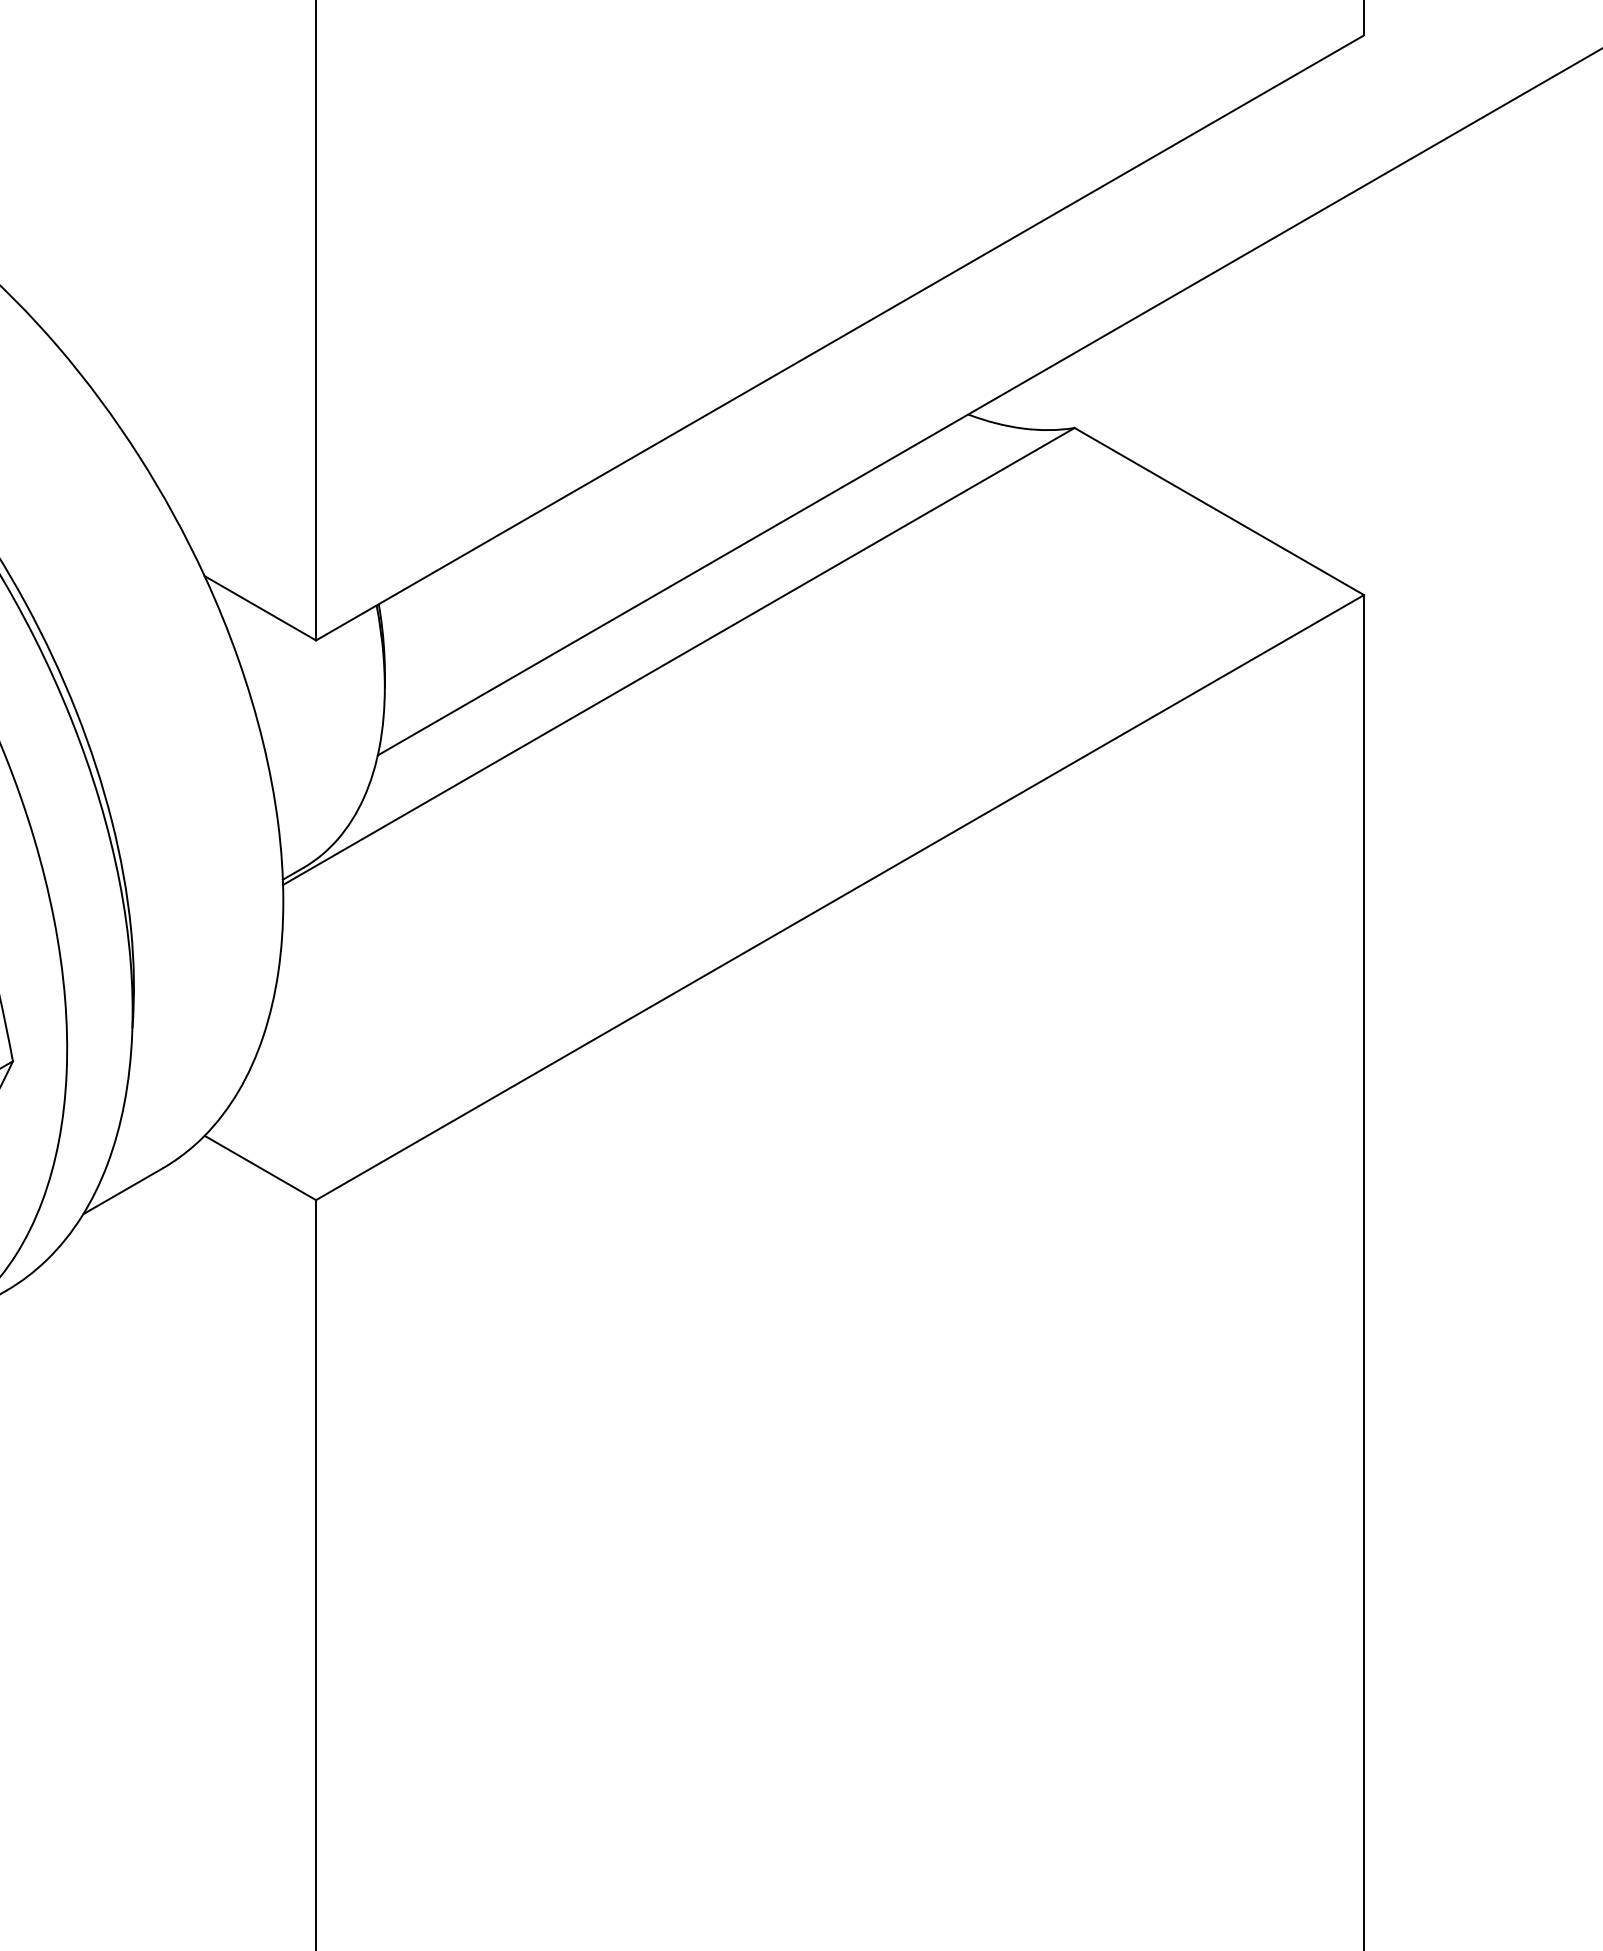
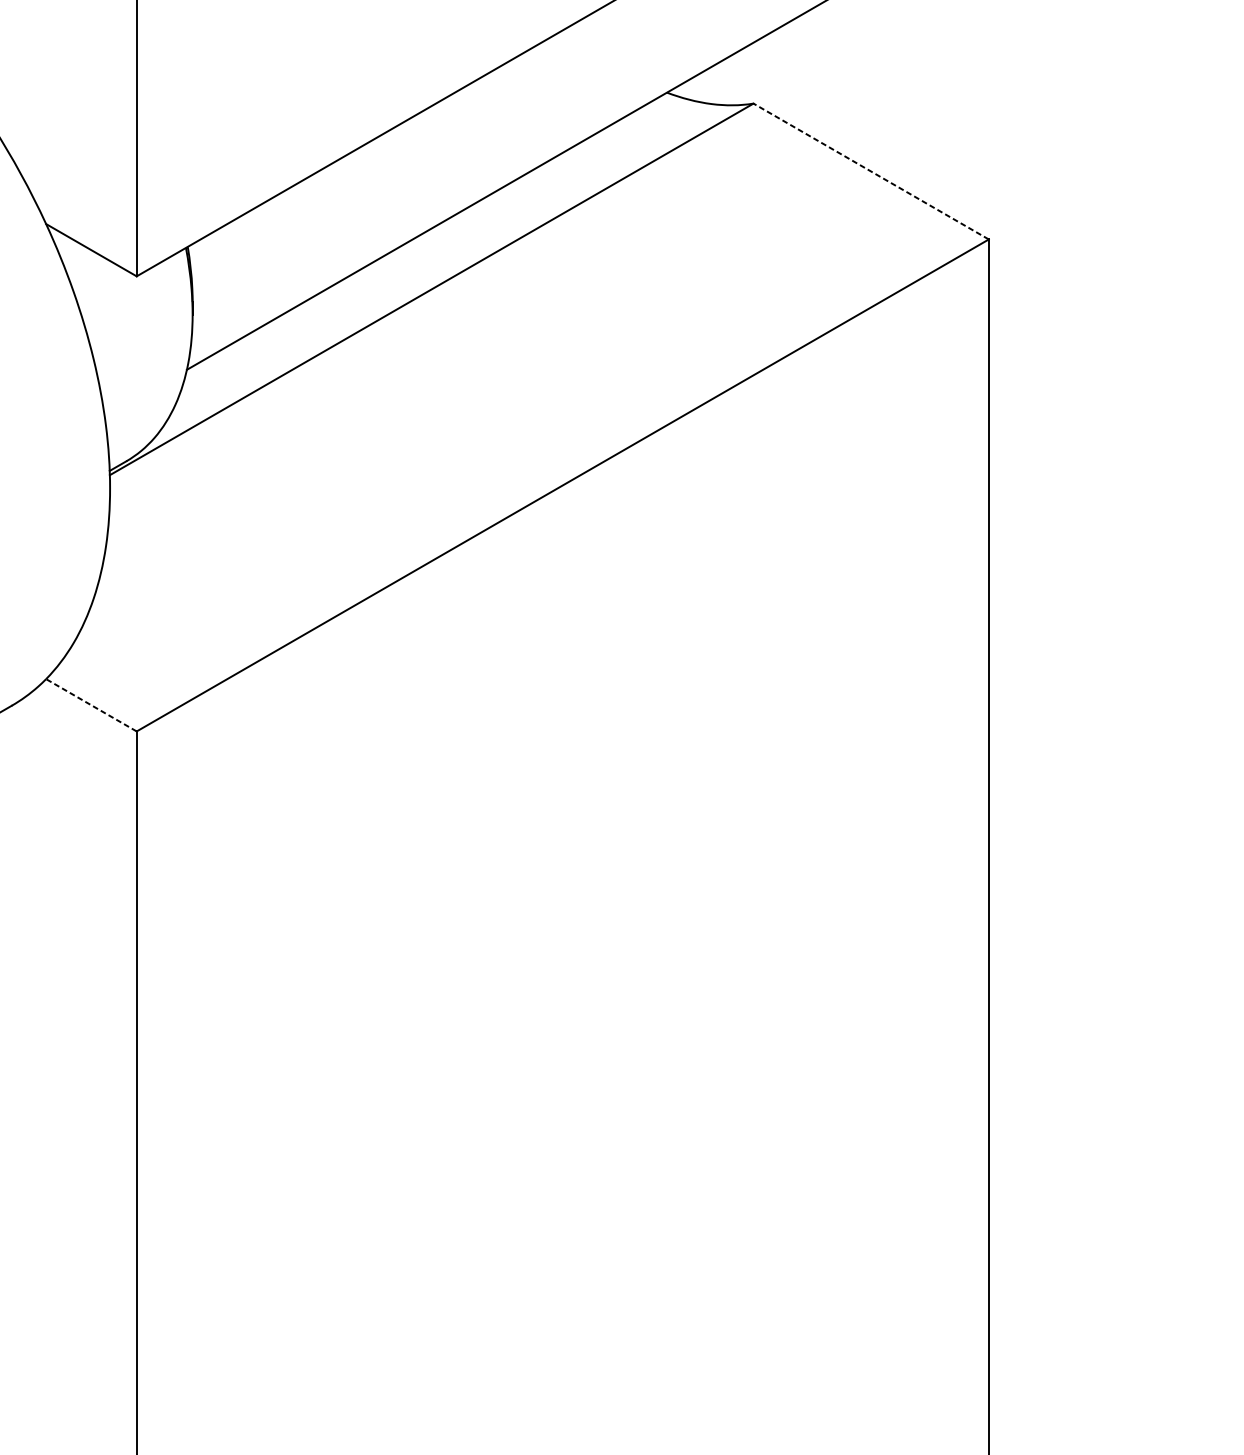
line: (1218, 511) -> (870, 171), solid -> dashed
line: (259, 1167) -> (90, 704), solid -> dashed

